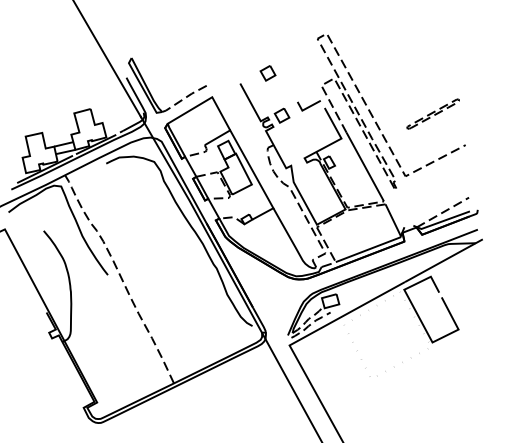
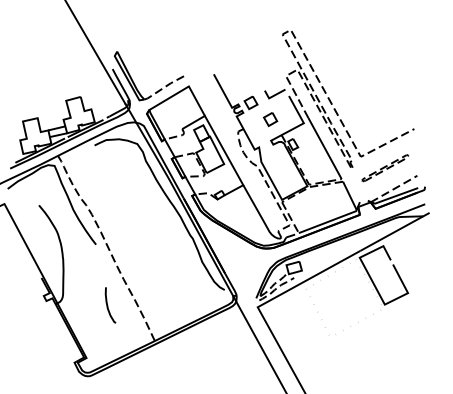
part: (267, 73) -> (270, 119), moved
part: (432, 113) -> (384, 167), moved
curve: (121, 343) -> (108, 305), added

